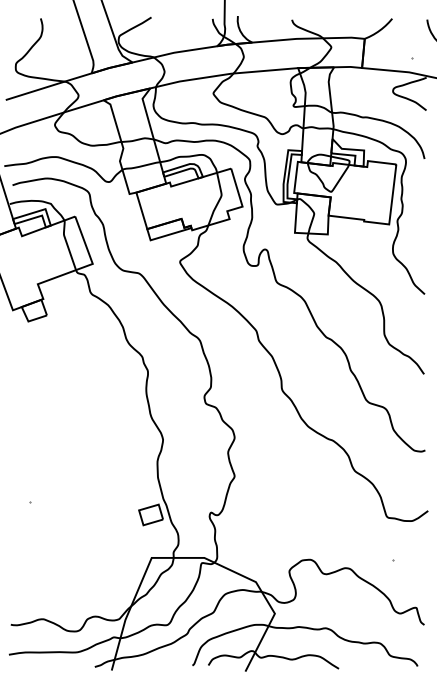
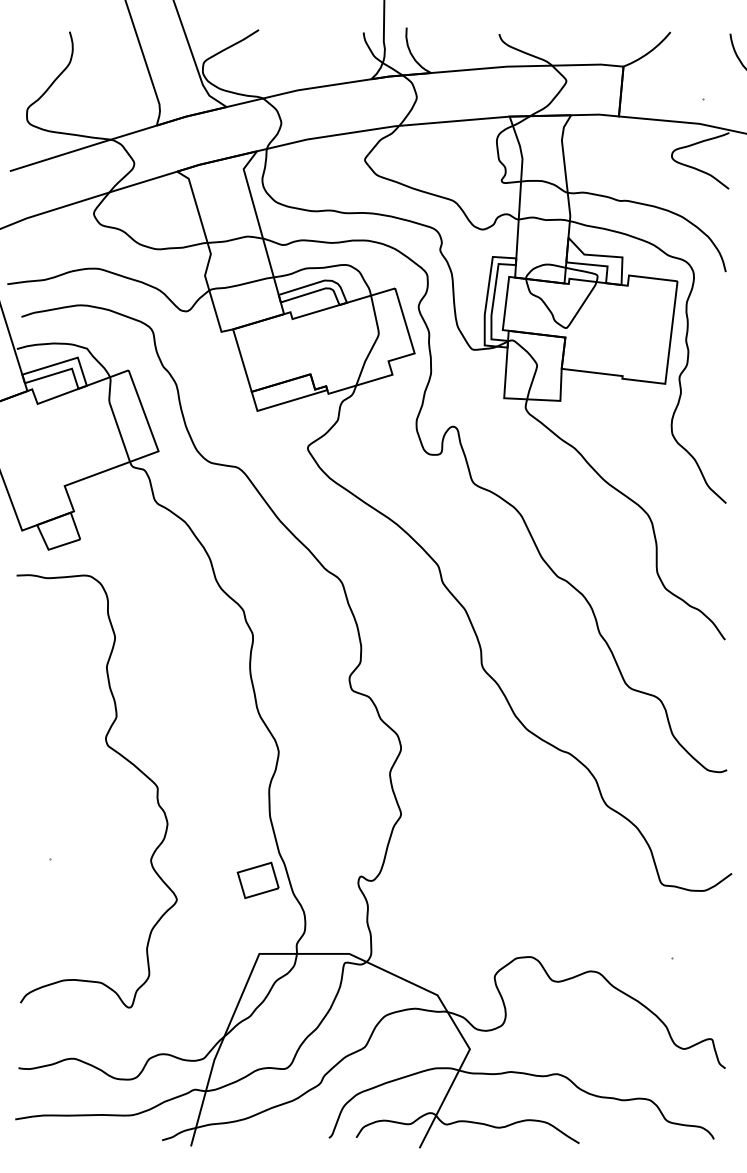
curve: (72, 444) -> (123, 760), added

